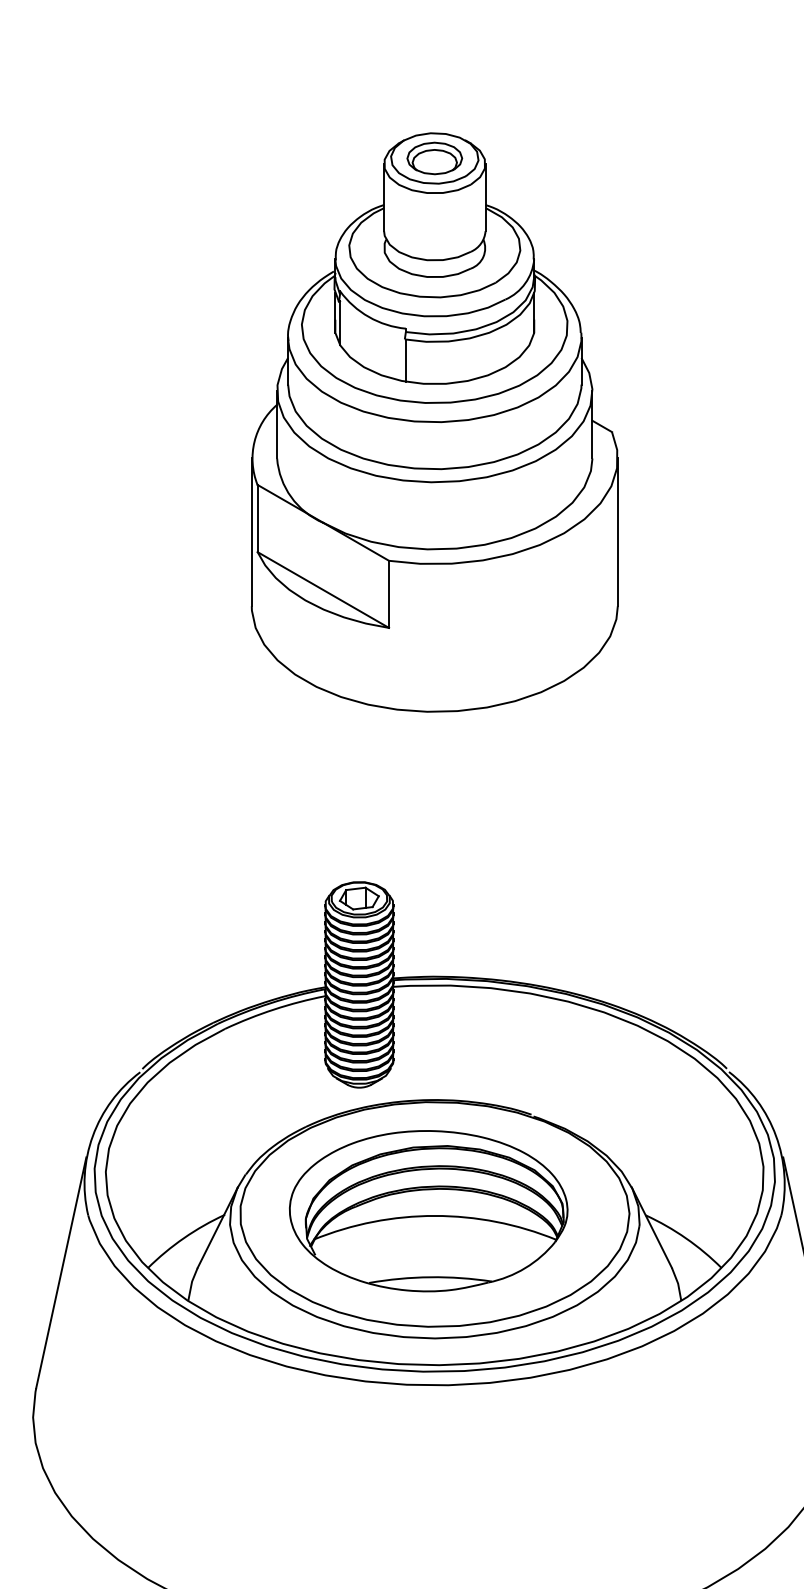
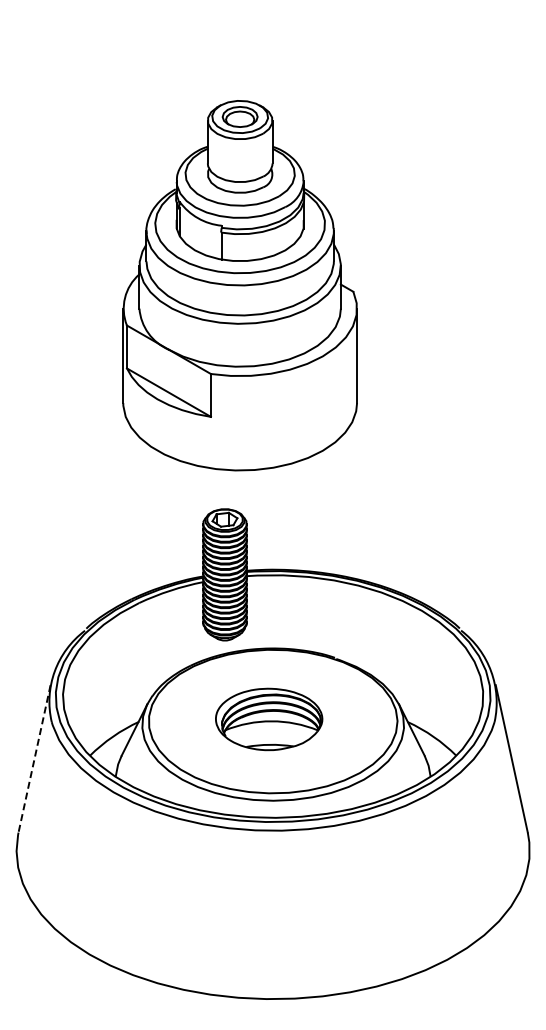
part: (433, 422) -> (239, 285), moved
part: (427, 1211) -> (268, 719), size x0.6
line: (61, 1273) -> (34, 759), solid -> dashed

